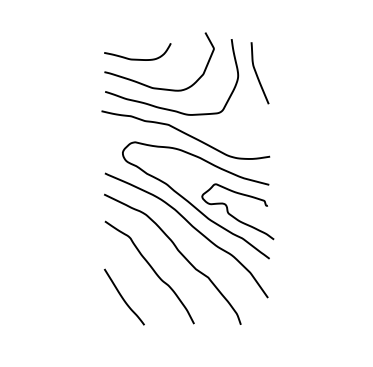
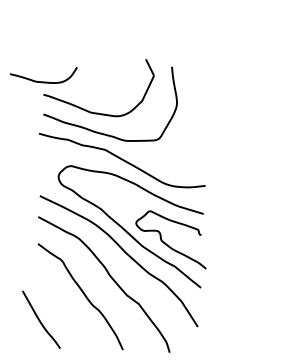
curve: (137, 58) -> (43, 81), moved
curve: (257, 73) -> (196, 102), removed
curve: (123, 297) -> (40, 320), moved

